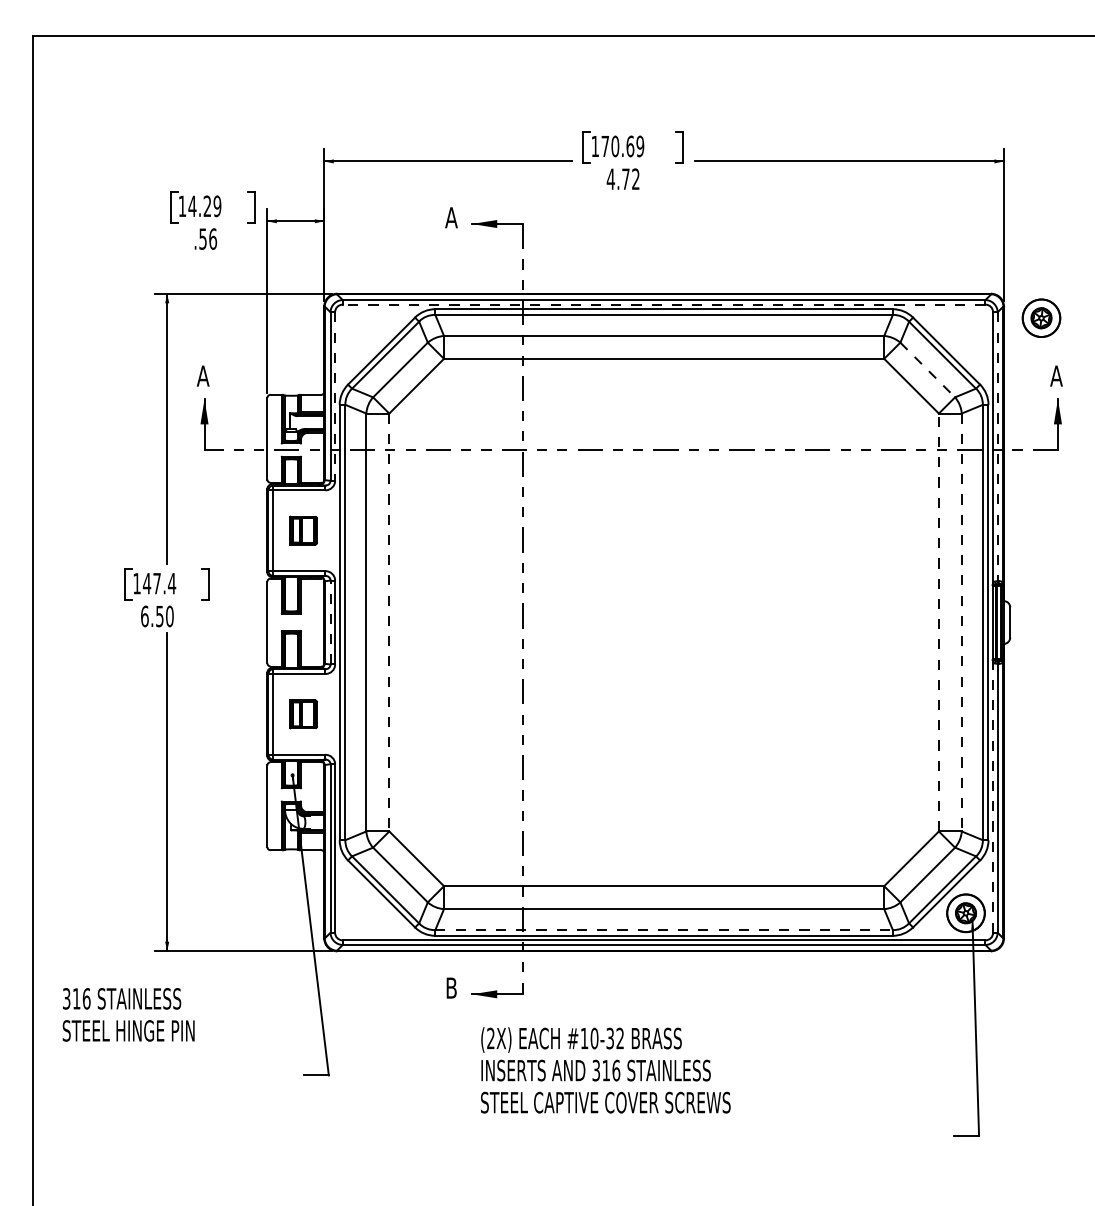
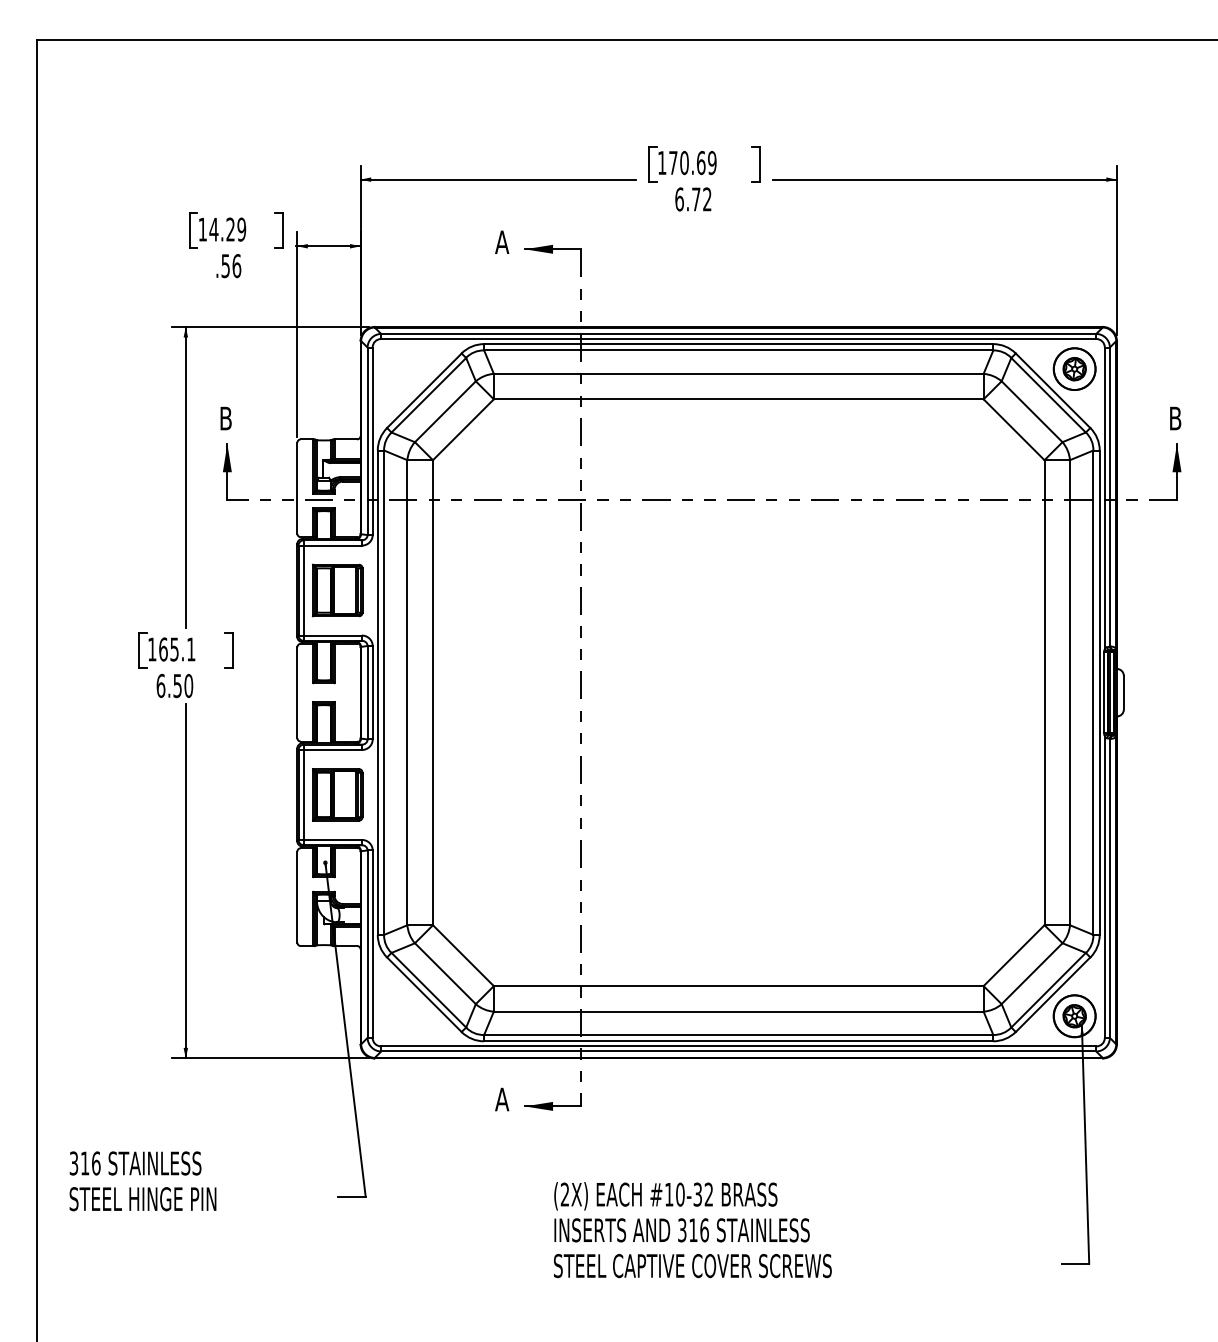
text: (610, 179) -> (679, 199), 4.72 -> 6.72
line: (663, 305) -> (738, 339), dashed -> solid
part: (1041, 317) -> (1074, 368), moved
line: (928, 370) -> (1032, 412), dashed -> solid
text: (202, 376) -> (225, 418), A -> B
text: (1056, 376) -> (1175, 418), A -> B
line: (334, 396) -> (372, 441), dashed -> solid
line: (997, 447) -> (1109, 497), dashed -> solid
part: (303, 530) -> (337, 590), size x1.67
text: (158, 583) -> (176, 649), 147.4 -> 165.1
line: (330, 622) -> (367, 692), dashed -> solid
line: (388, 622) -> (432, 692), dashed -> solid
line: (938, 622) -> (1044, 692), dashed -> solid
line: (961, 622) -> (1069, 692), dashed -> solid
part: (303, 713) -> (337, 794), size x1.67
line: (992, 796) -> (1104, 886), dashed -> solid
line: (663, 929) -> (738, 1034), dashed -> solid
text: (451, 988) -> (502, 1099), B -> A
text: (128, 1015) -> (142, 1181), moved
text: (605, 1070) -> (692, 1230), moved

